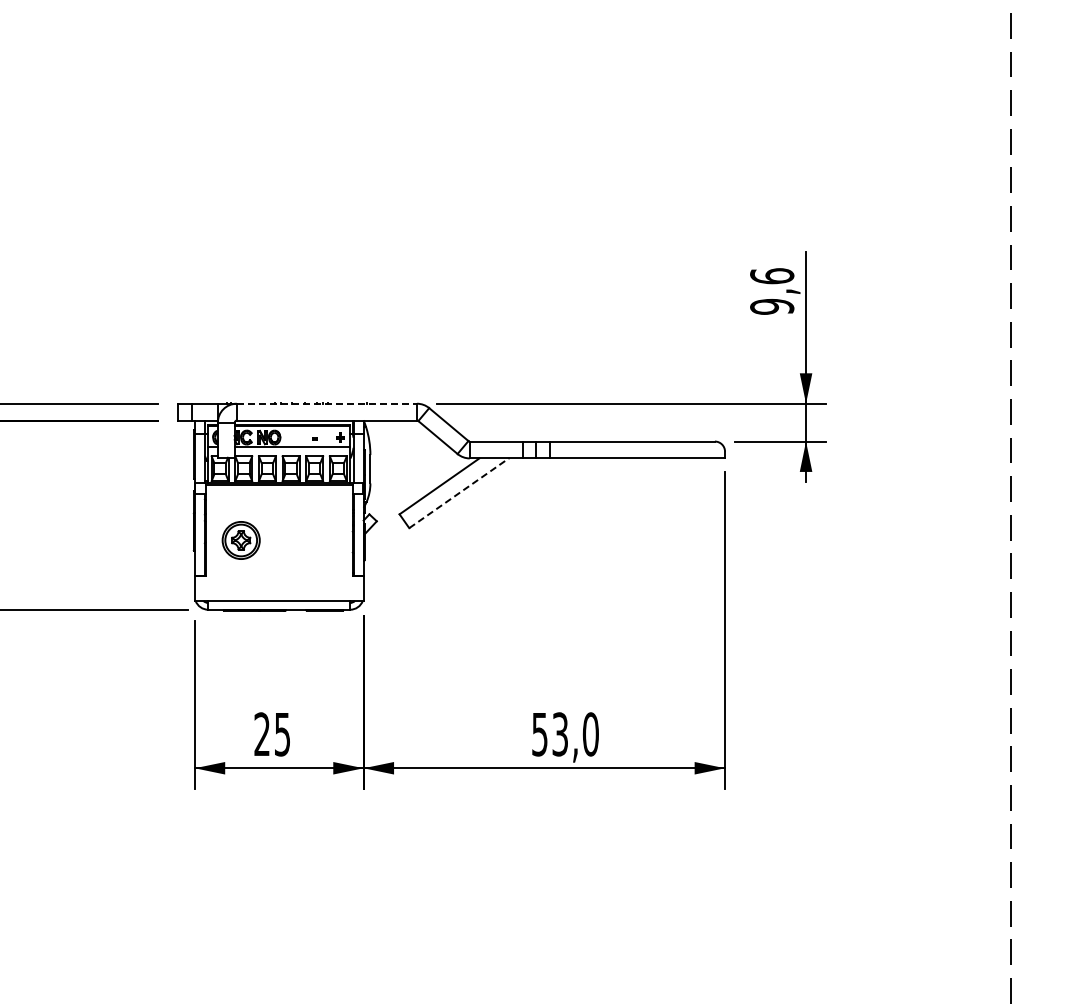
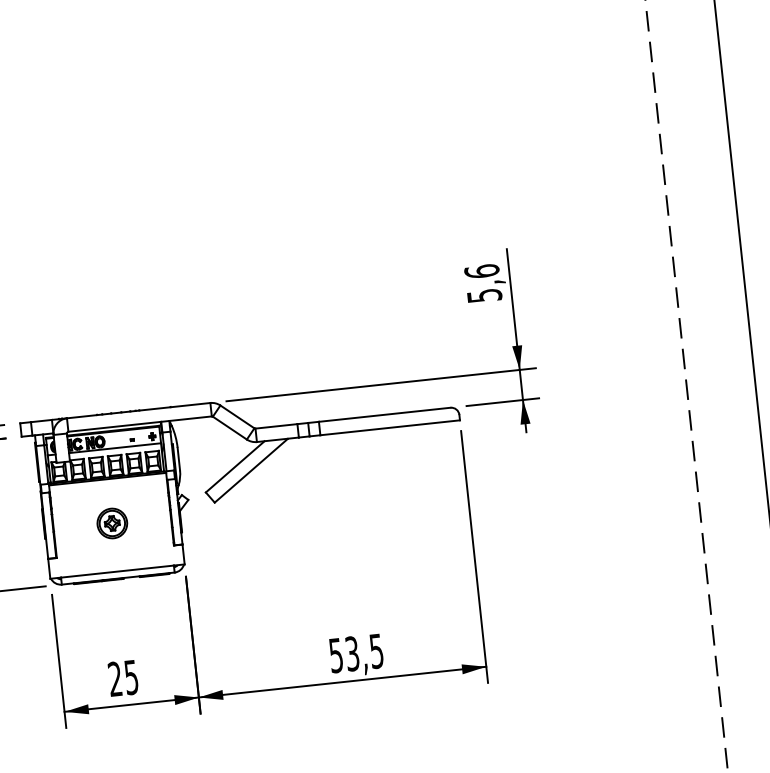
text: (772, 306) -> (484, 295), 9,6 -> 5,6
line: (327, 403) -> (139, 410), dashed -> solid
line: (459, 493) -> (251, 470), dashed -> solid
part: (240, 540) -> (111, 523), moved
text: (590, 734) -> (376, 651), 53,0 -> 53,5

